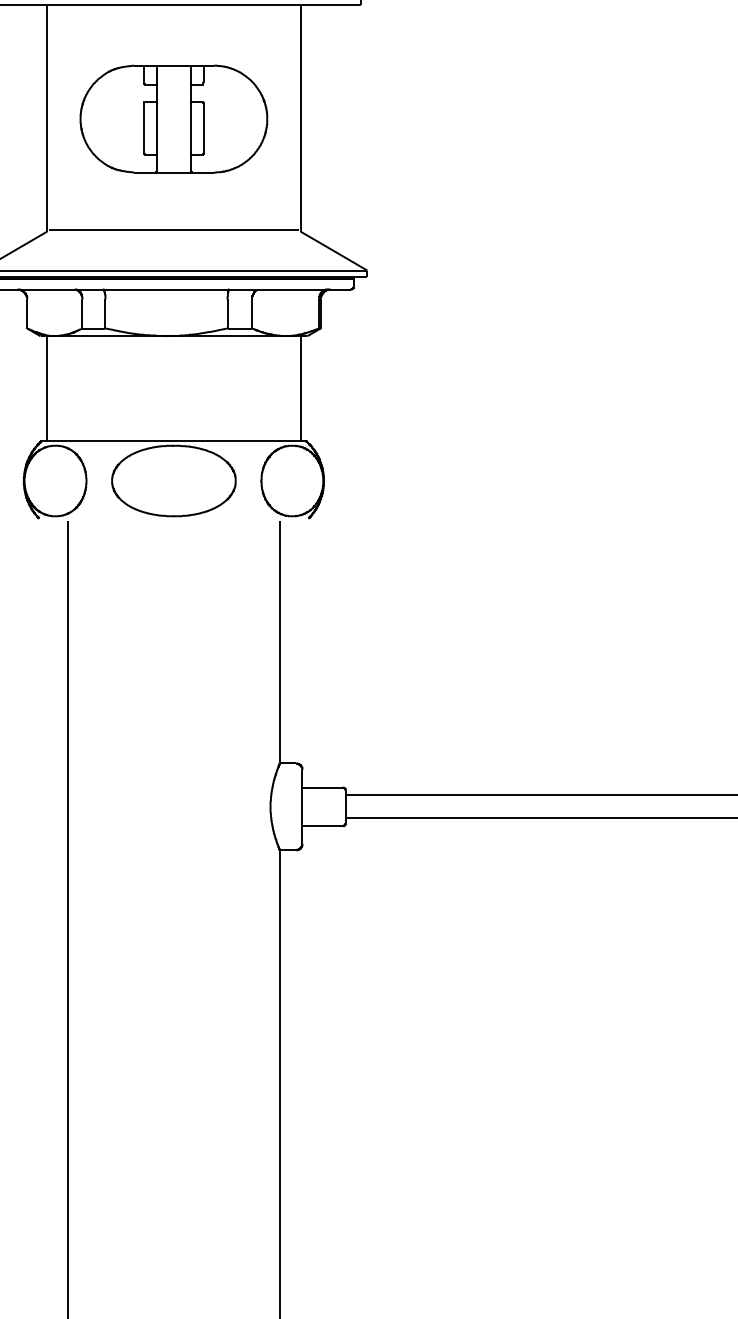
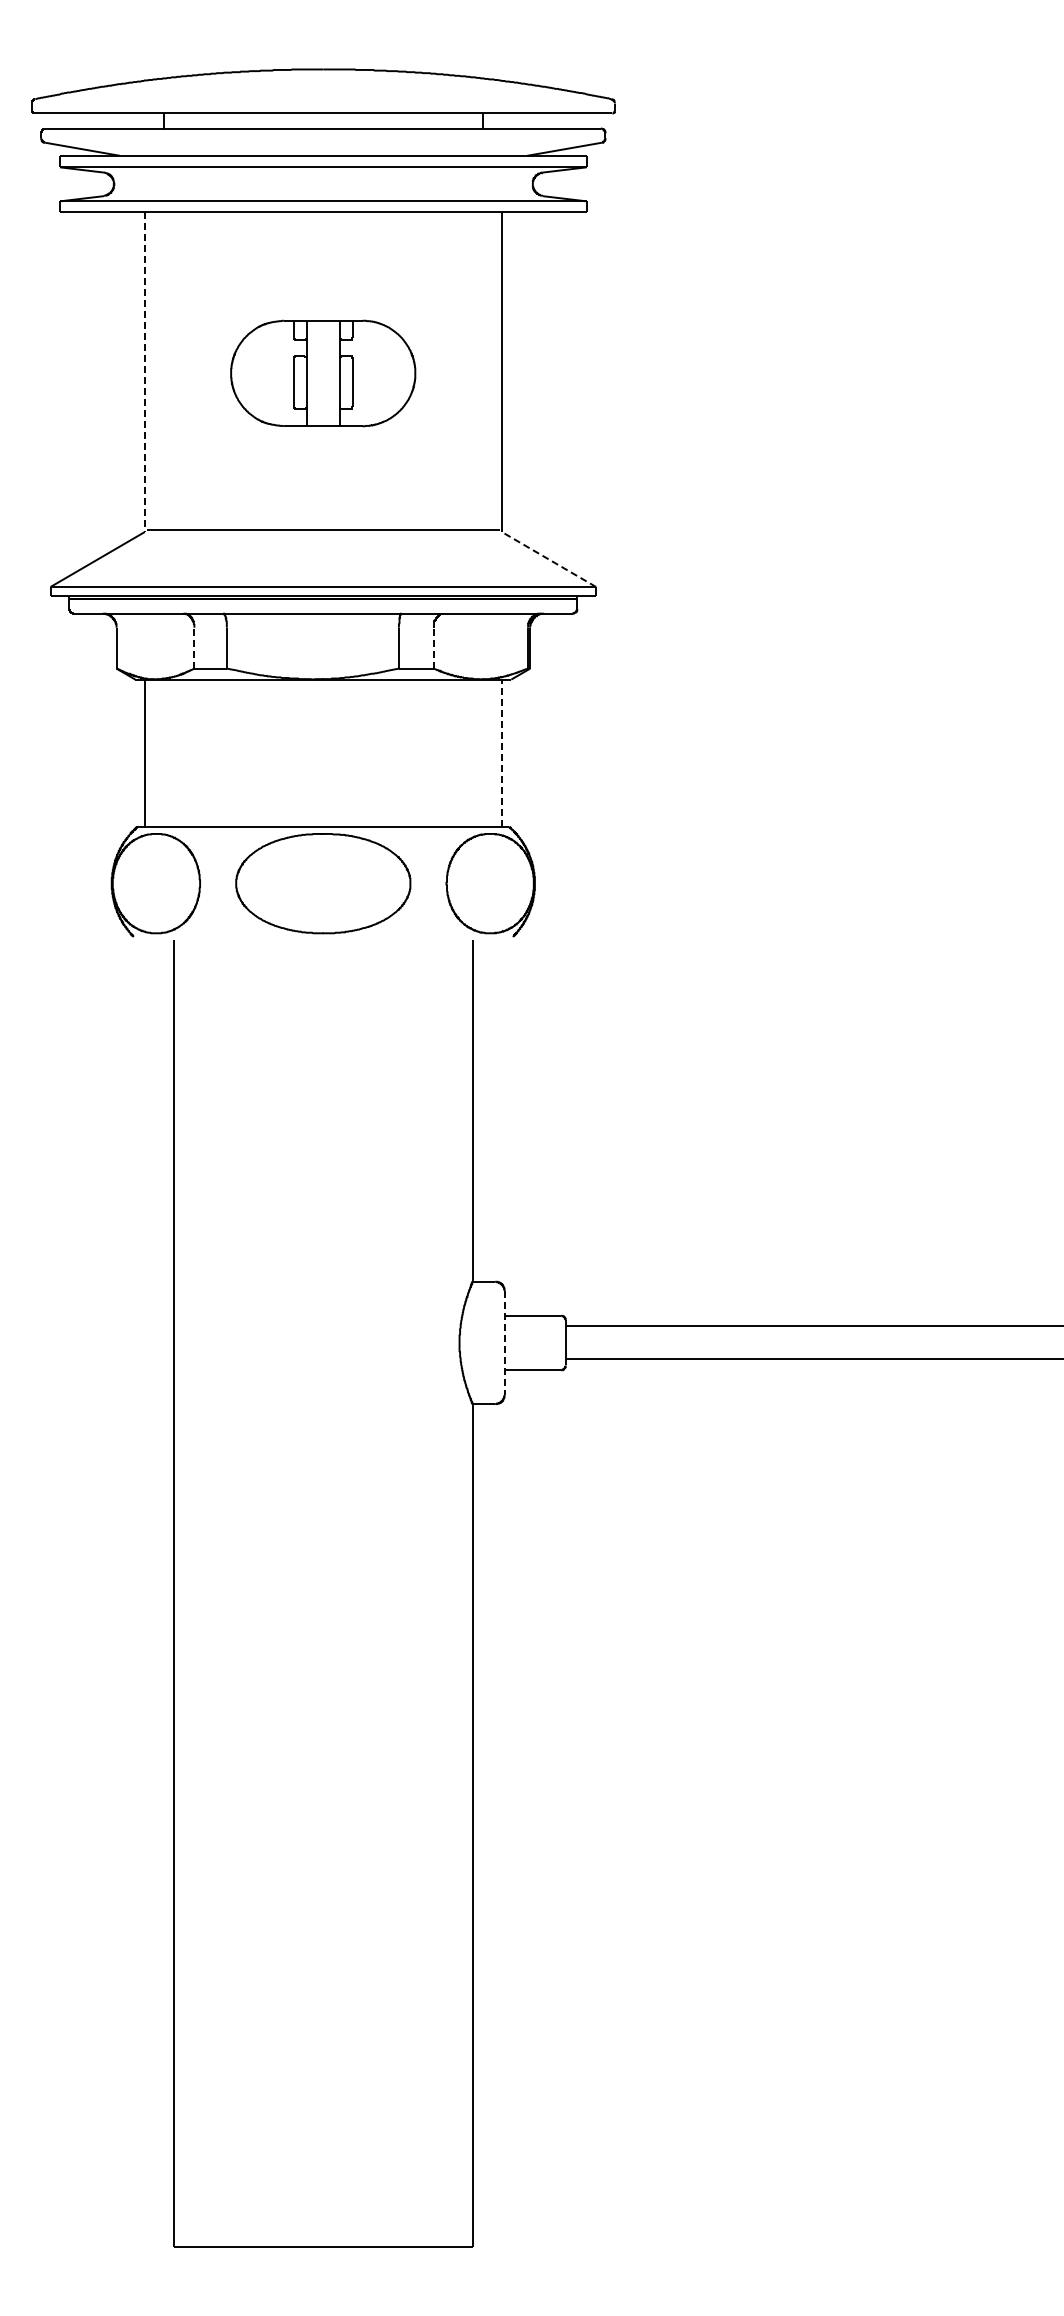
line: (47, 118) -> (144, 372), solid -> dashed
part: (173, 119) -> (322, 373), size x0.7
line: (334, 251) -> (549, 559), solid -> dashed
line: (82, 313) -> (194, 647), solid -> dashed
line: (252, 313) -> (433, 647), solid -> dashed
line: (300, 388) -> (501, 753), solid -> dashed
line: (302, 806) -> (504, 1342), solid -> dashed

